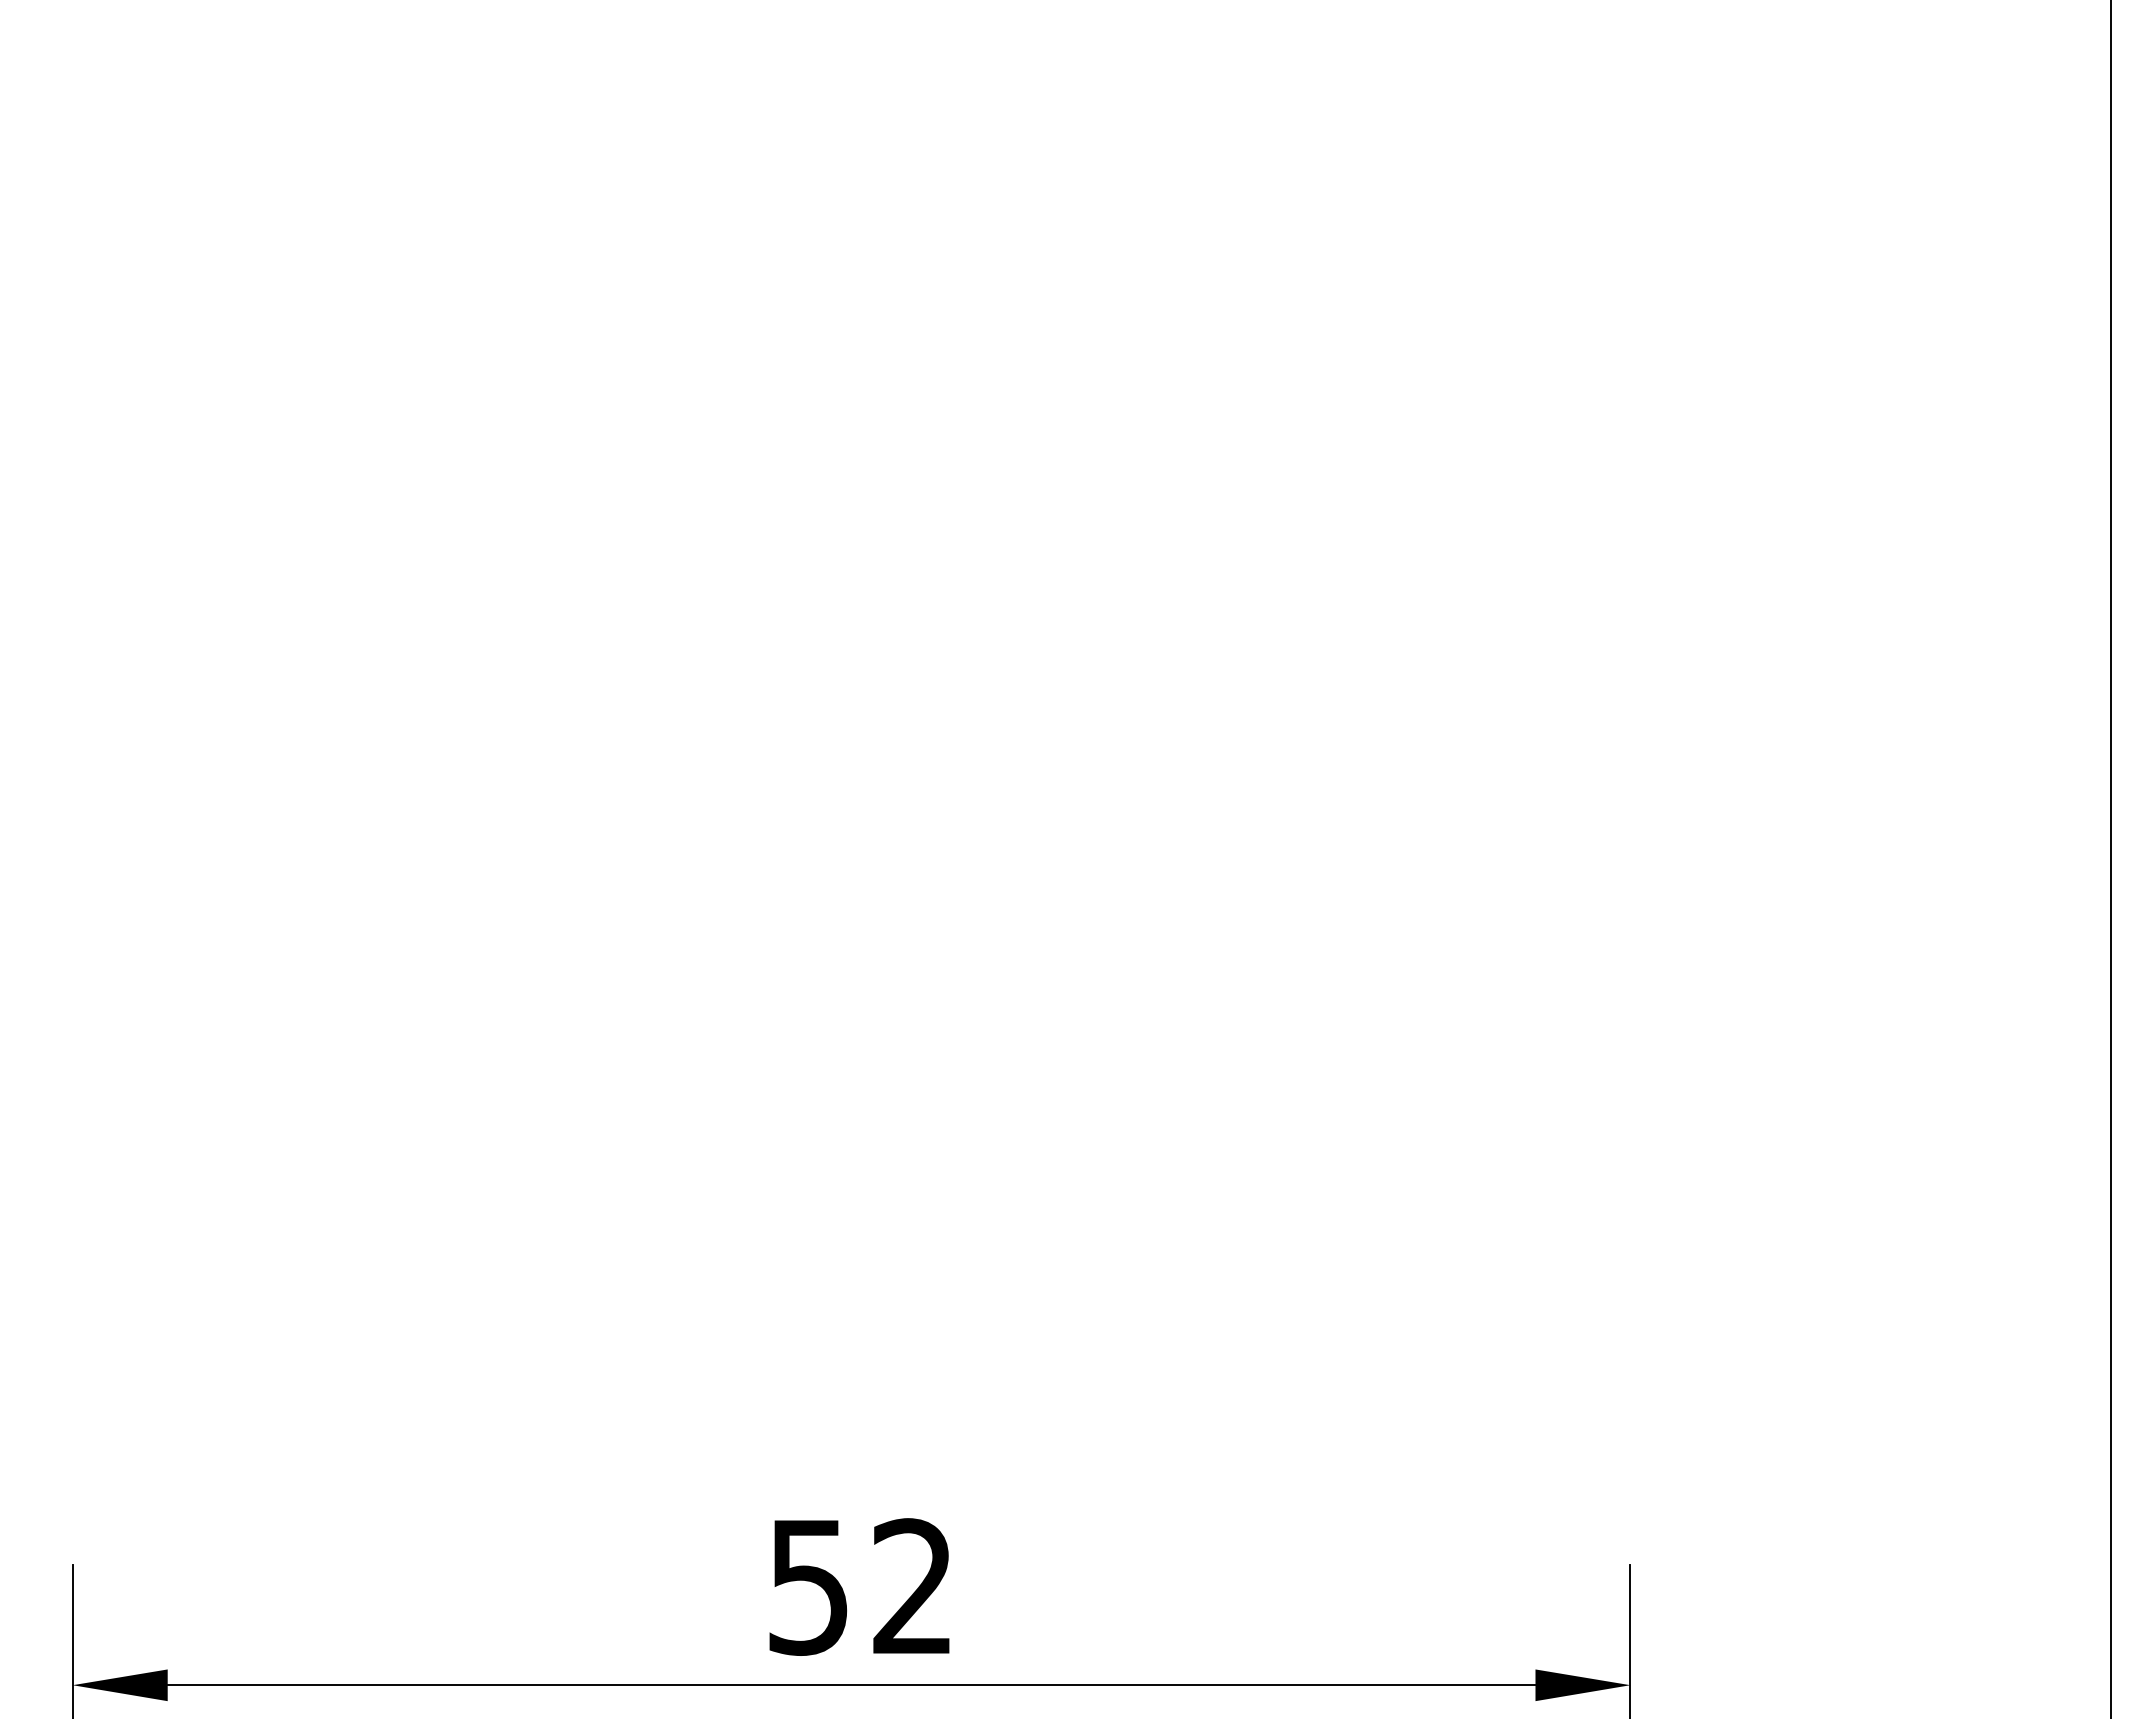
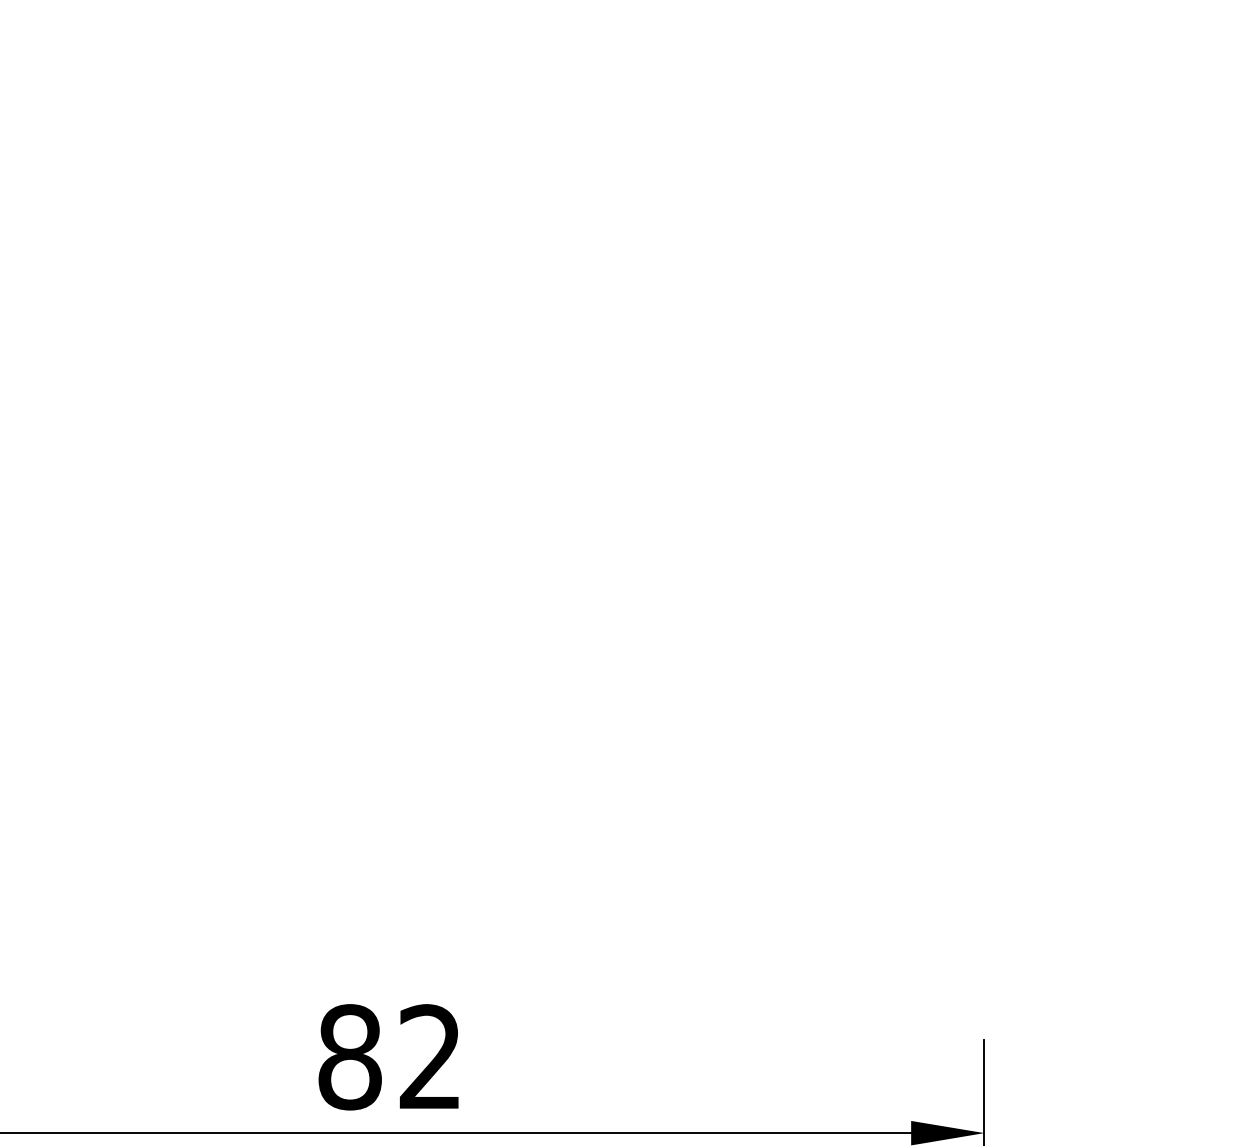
text: (809, 1586) -> (350, 1056), 52 -> 82

